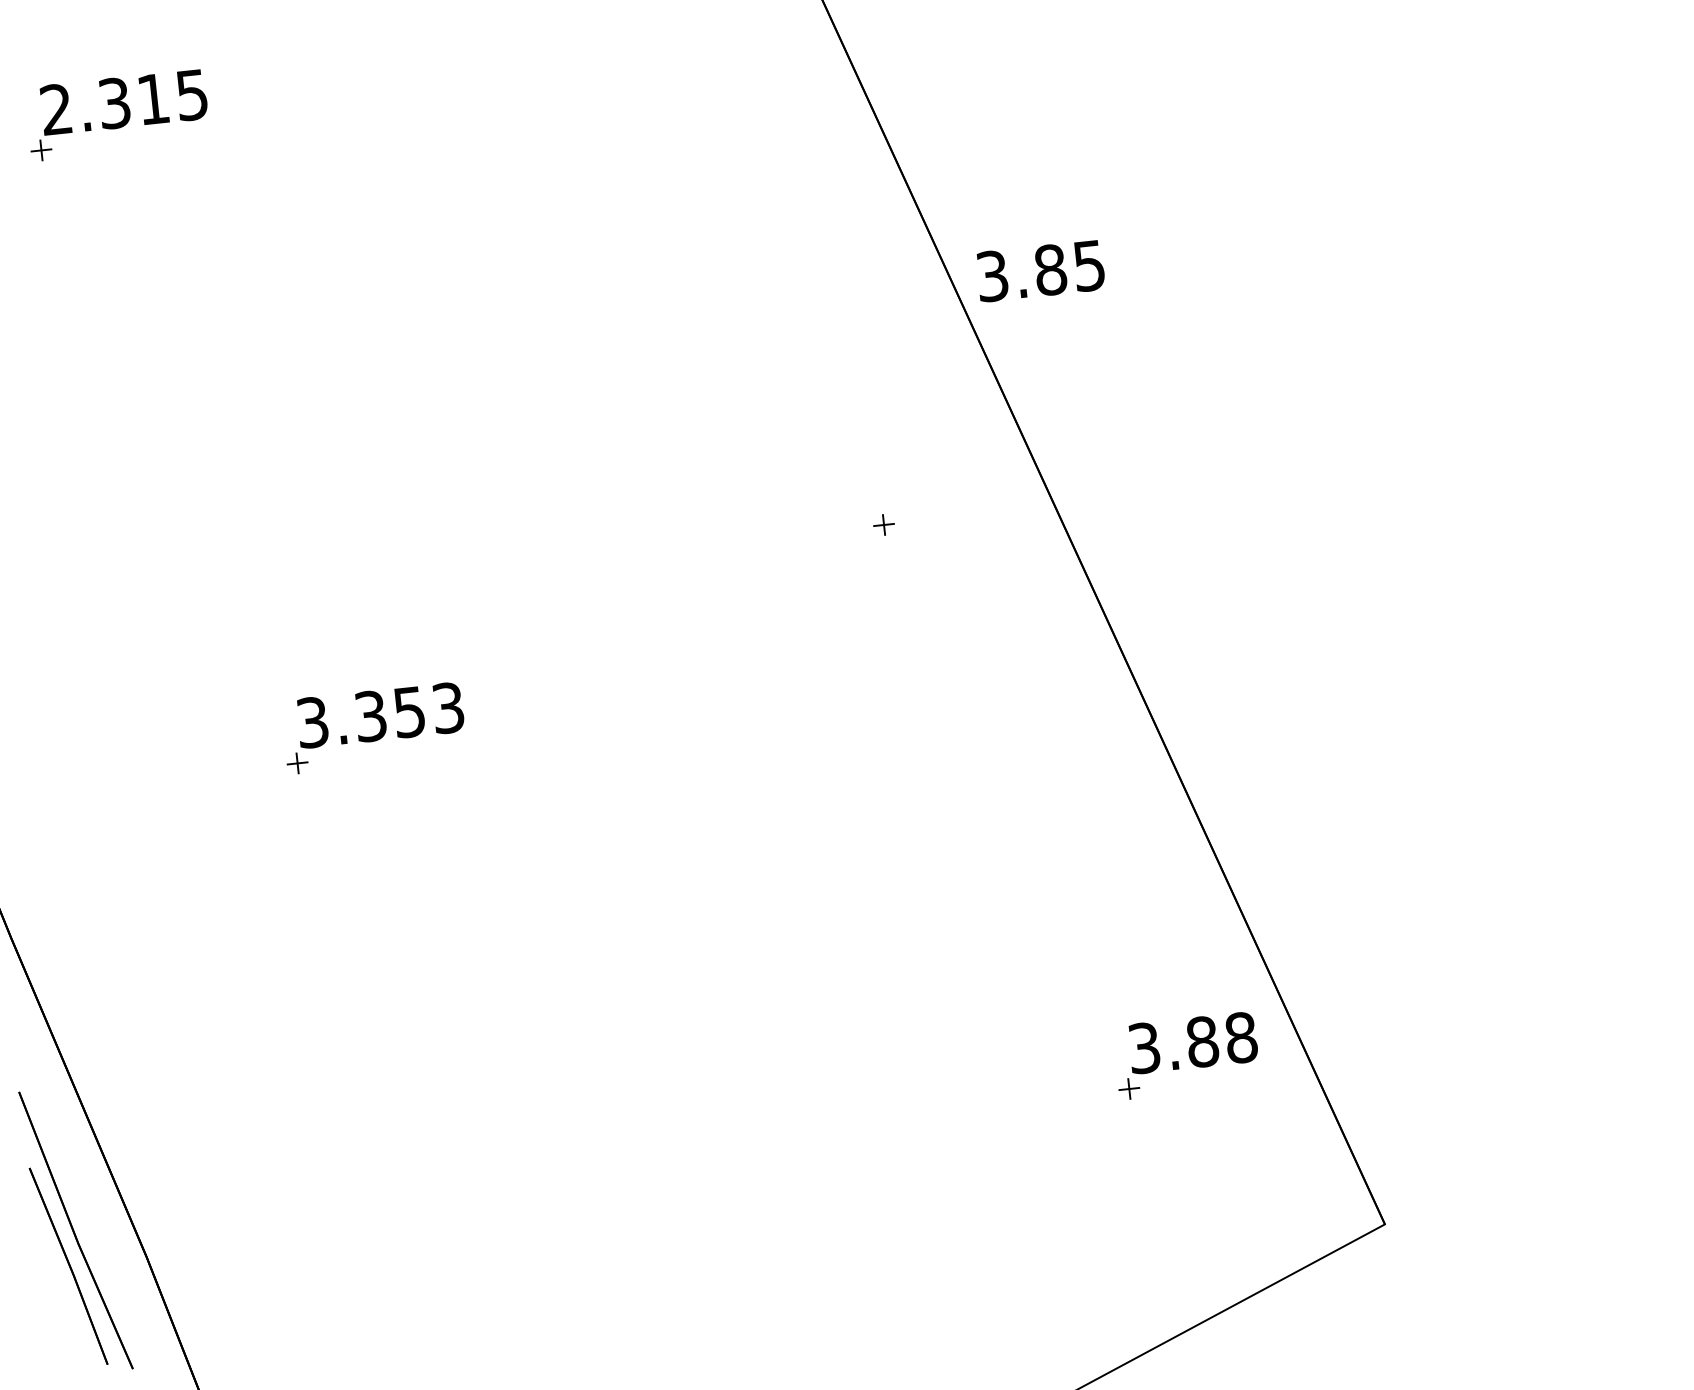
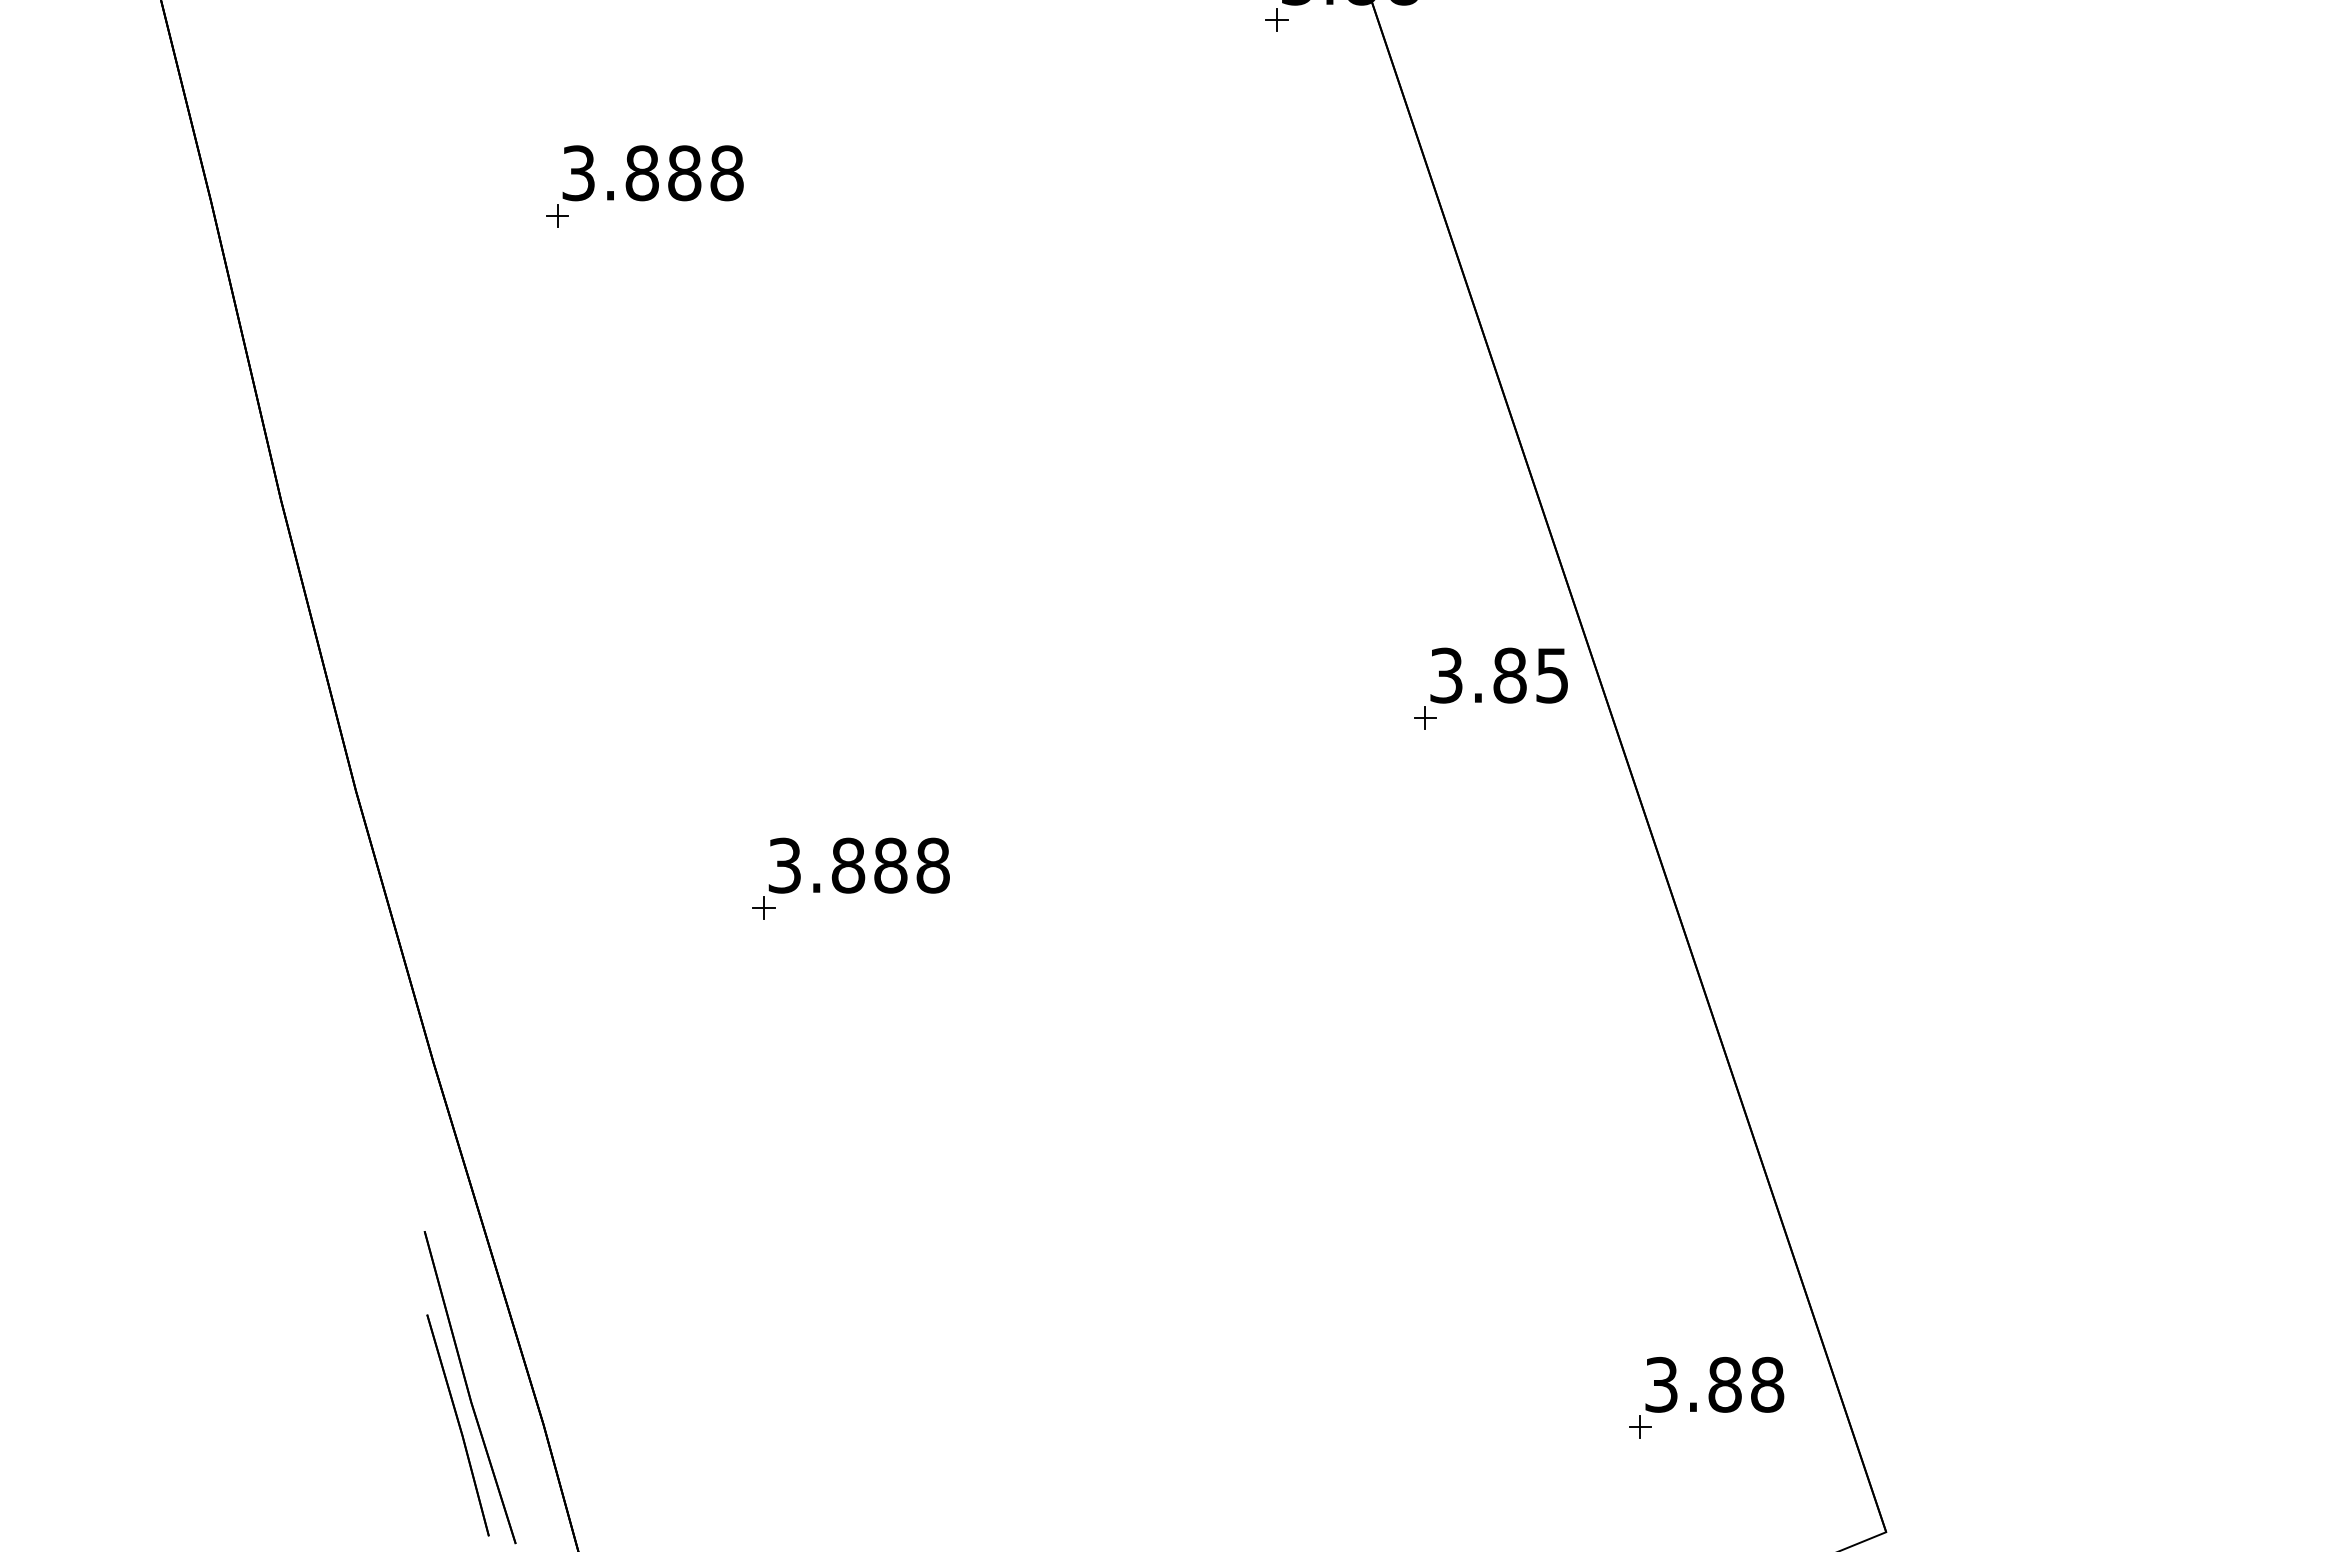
text: (124, 102) -> (652, 173), 2.315 -> 3.888
text: (1040, 271) -> (1498, 675), moved
text: (409, 712) -> (890, 865), 3.353 -> 3.888
part: (1186, 1055) -> (1706, 1397), moved

